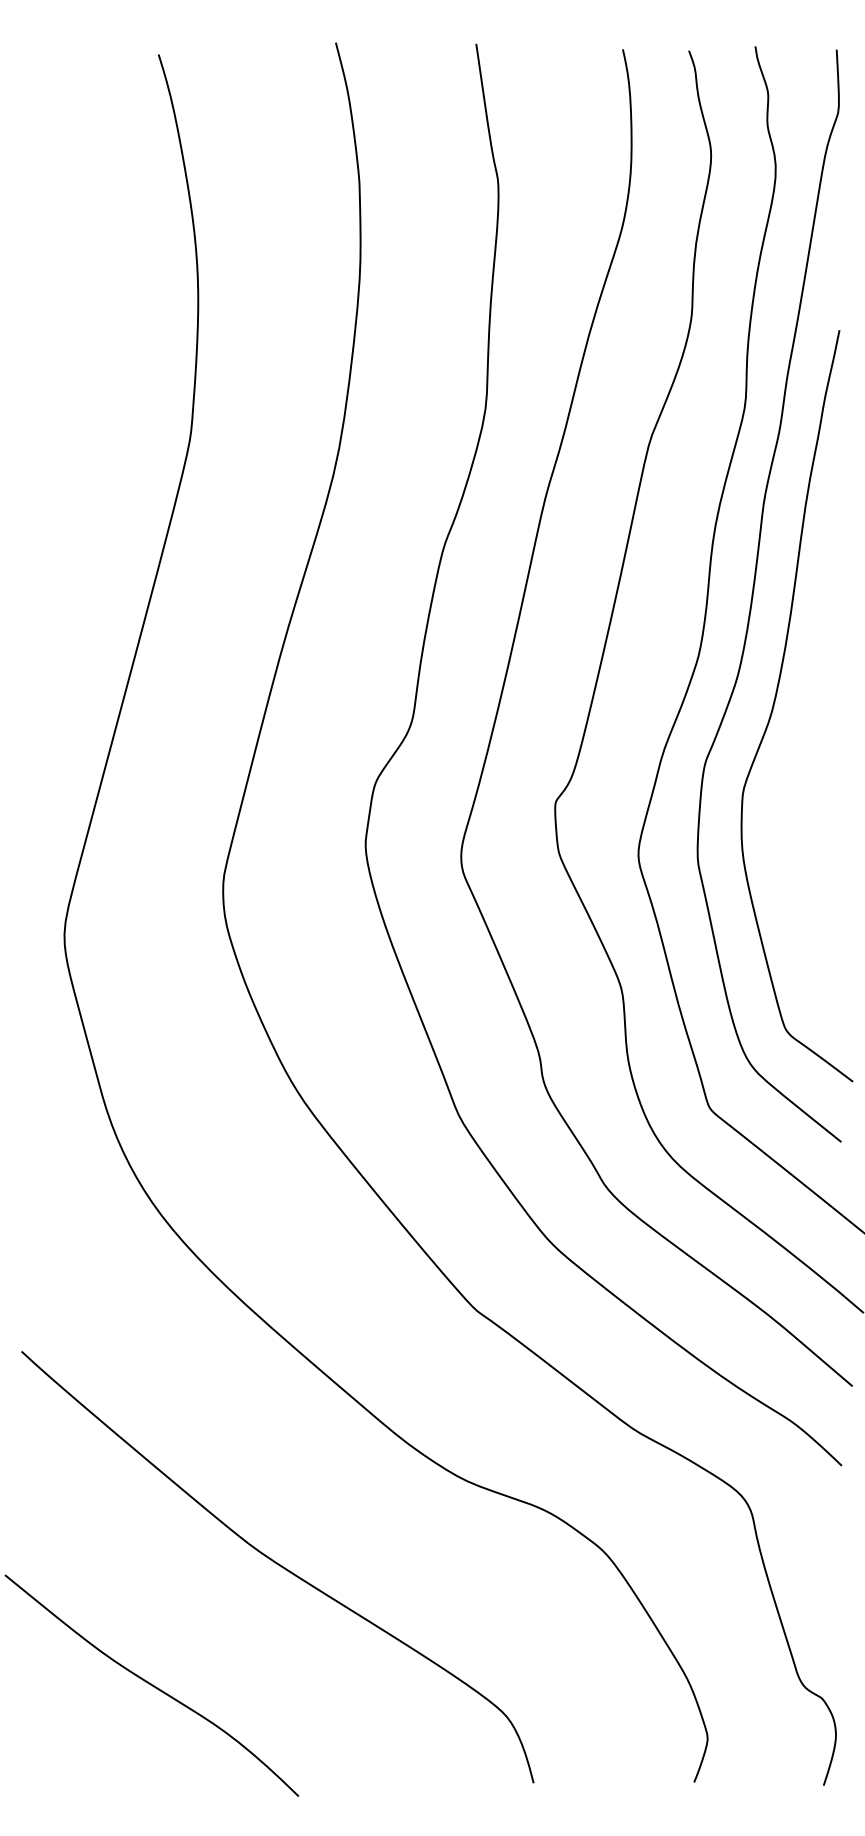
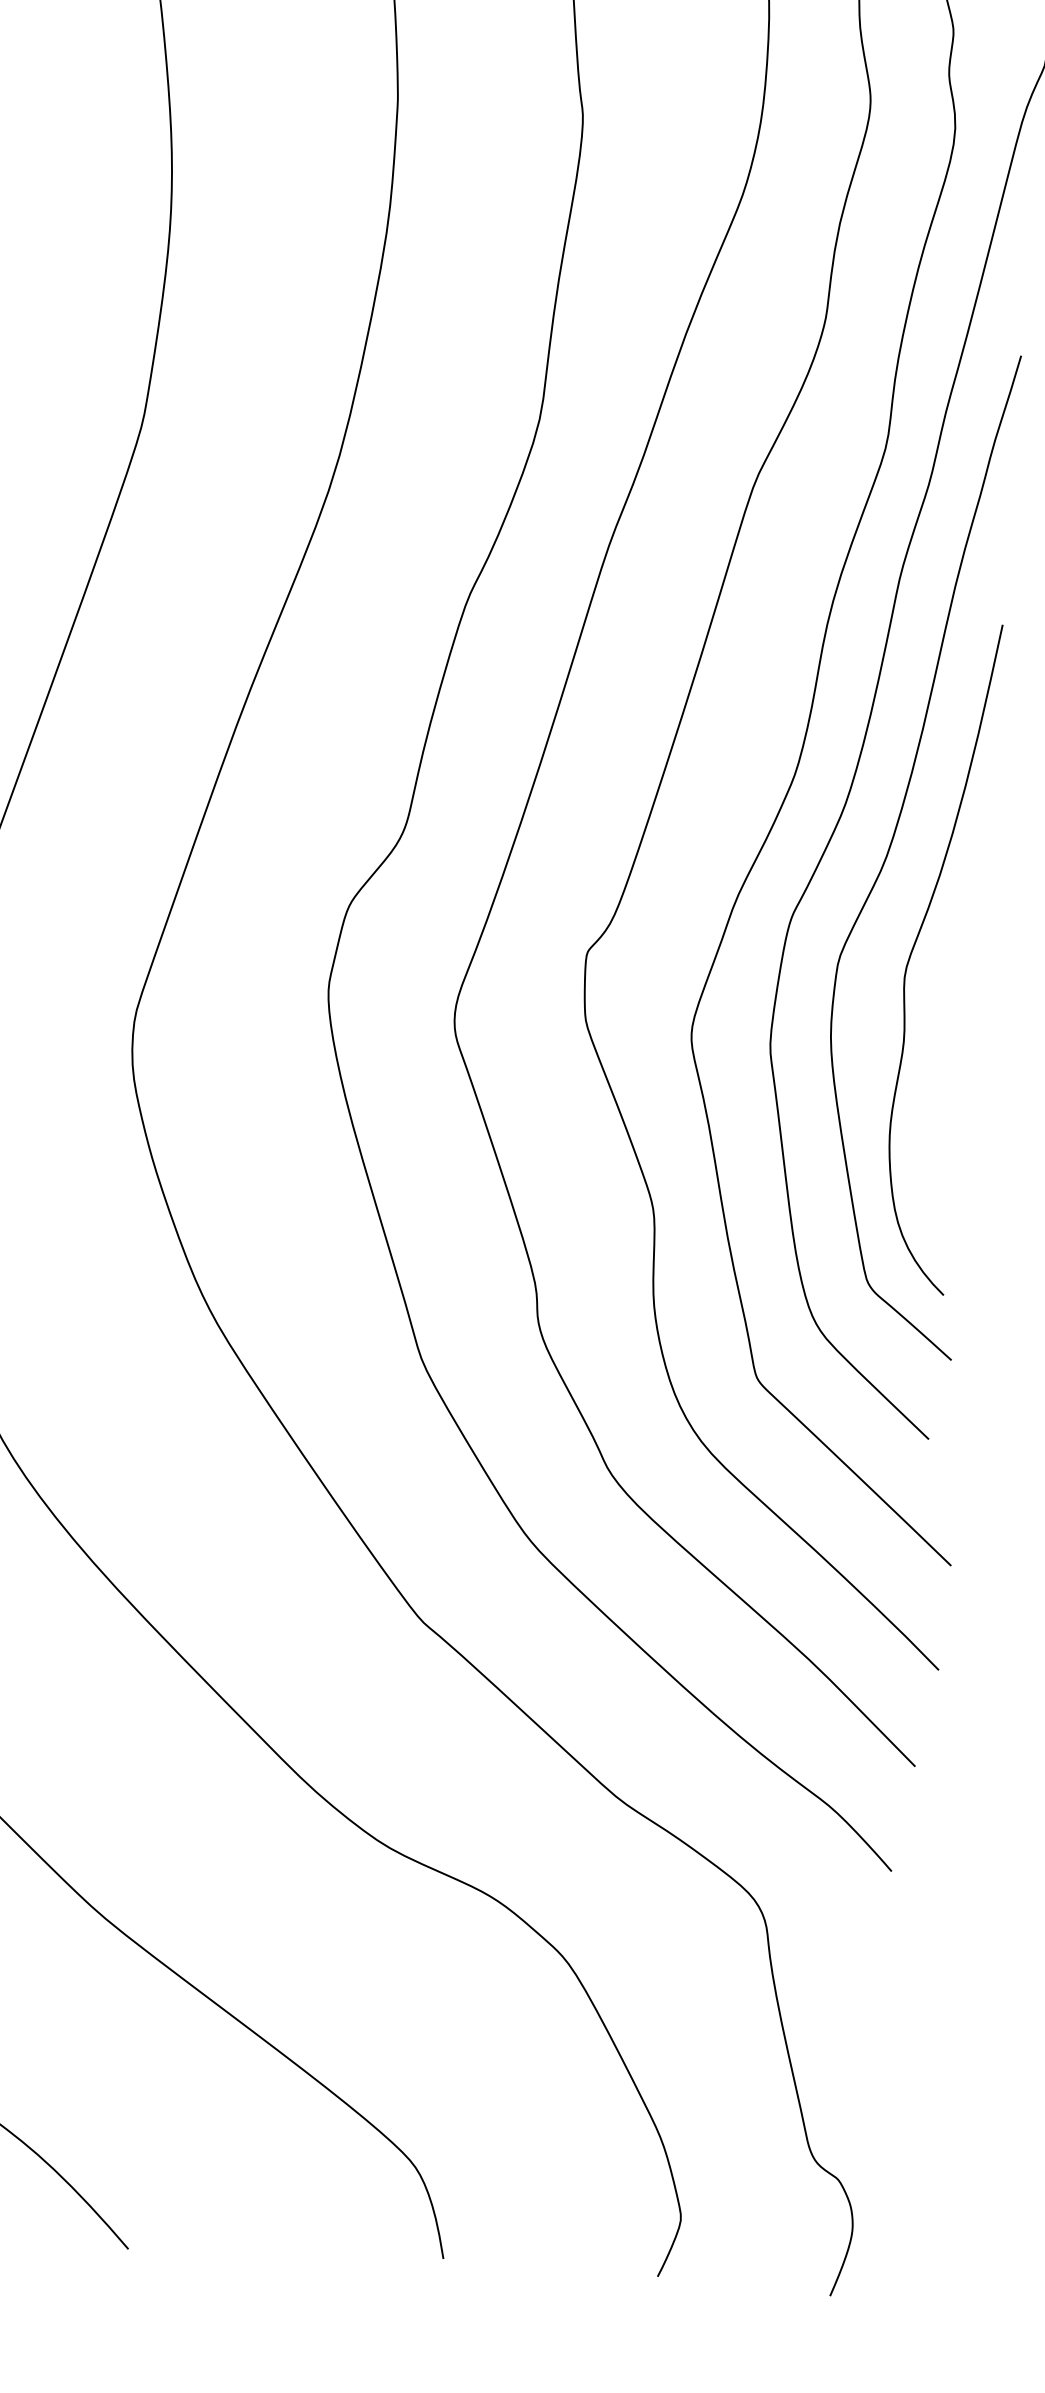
curve: (798, 779) -> (914, 950), added

